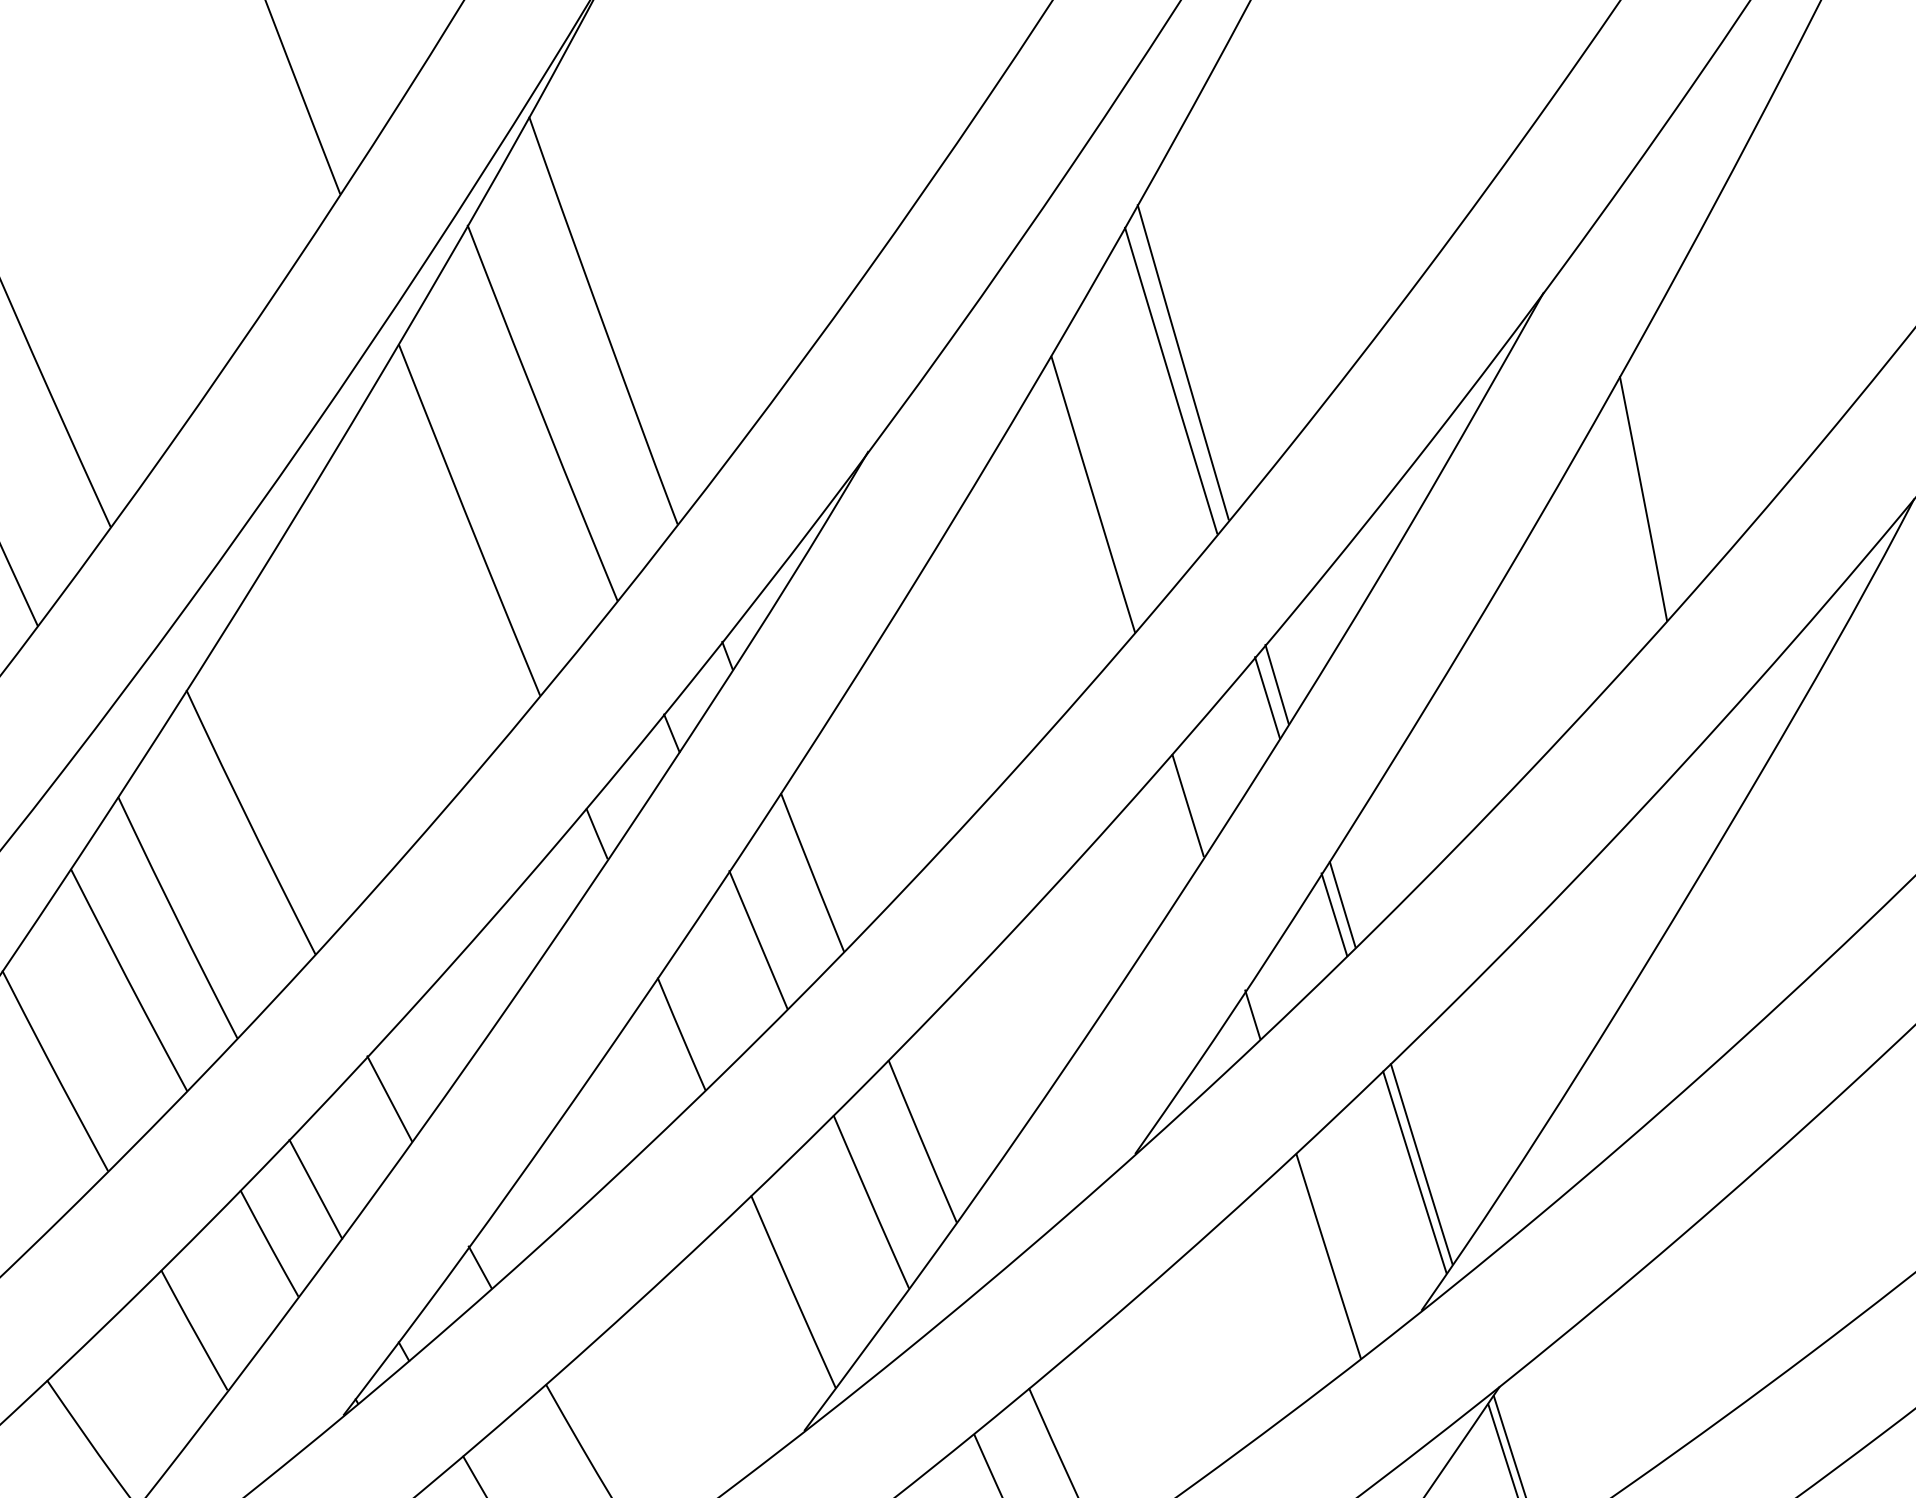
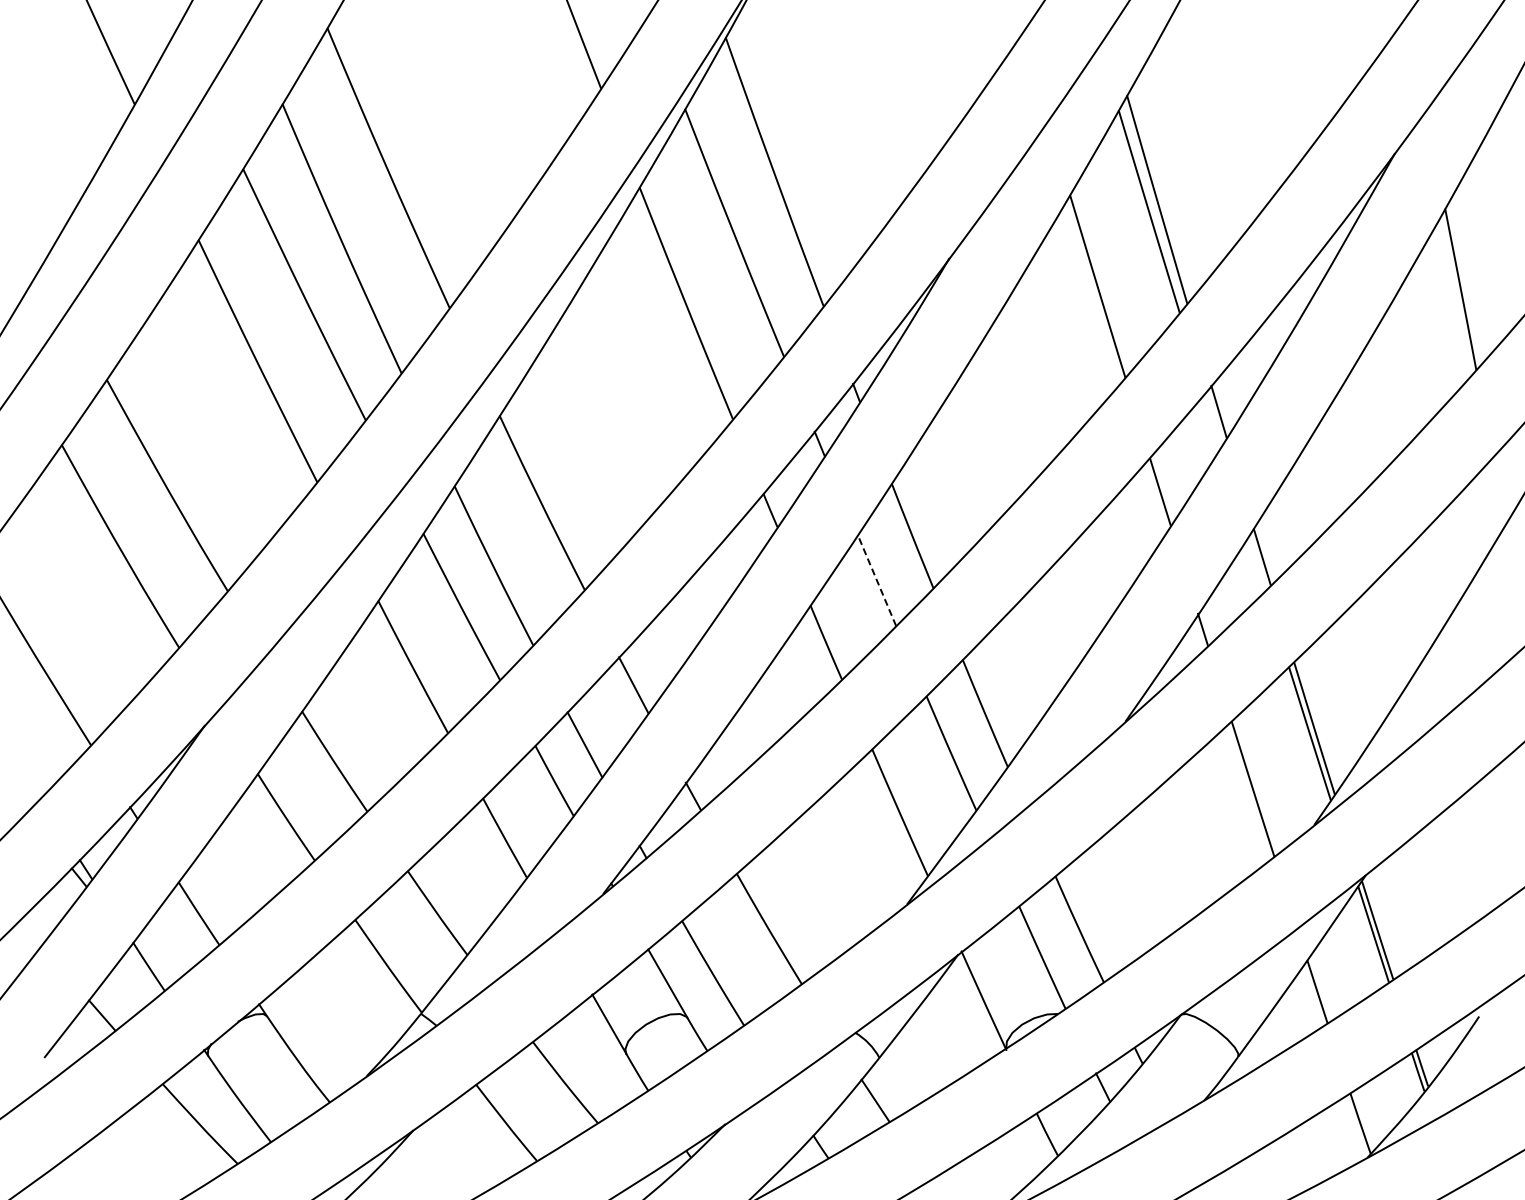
line: (1267, 697) -> (1212, 420), removed
line: (1333, 914) -> (1256, 563), removed
line: (757, 940) -> (876, 580), solid -> dashed

